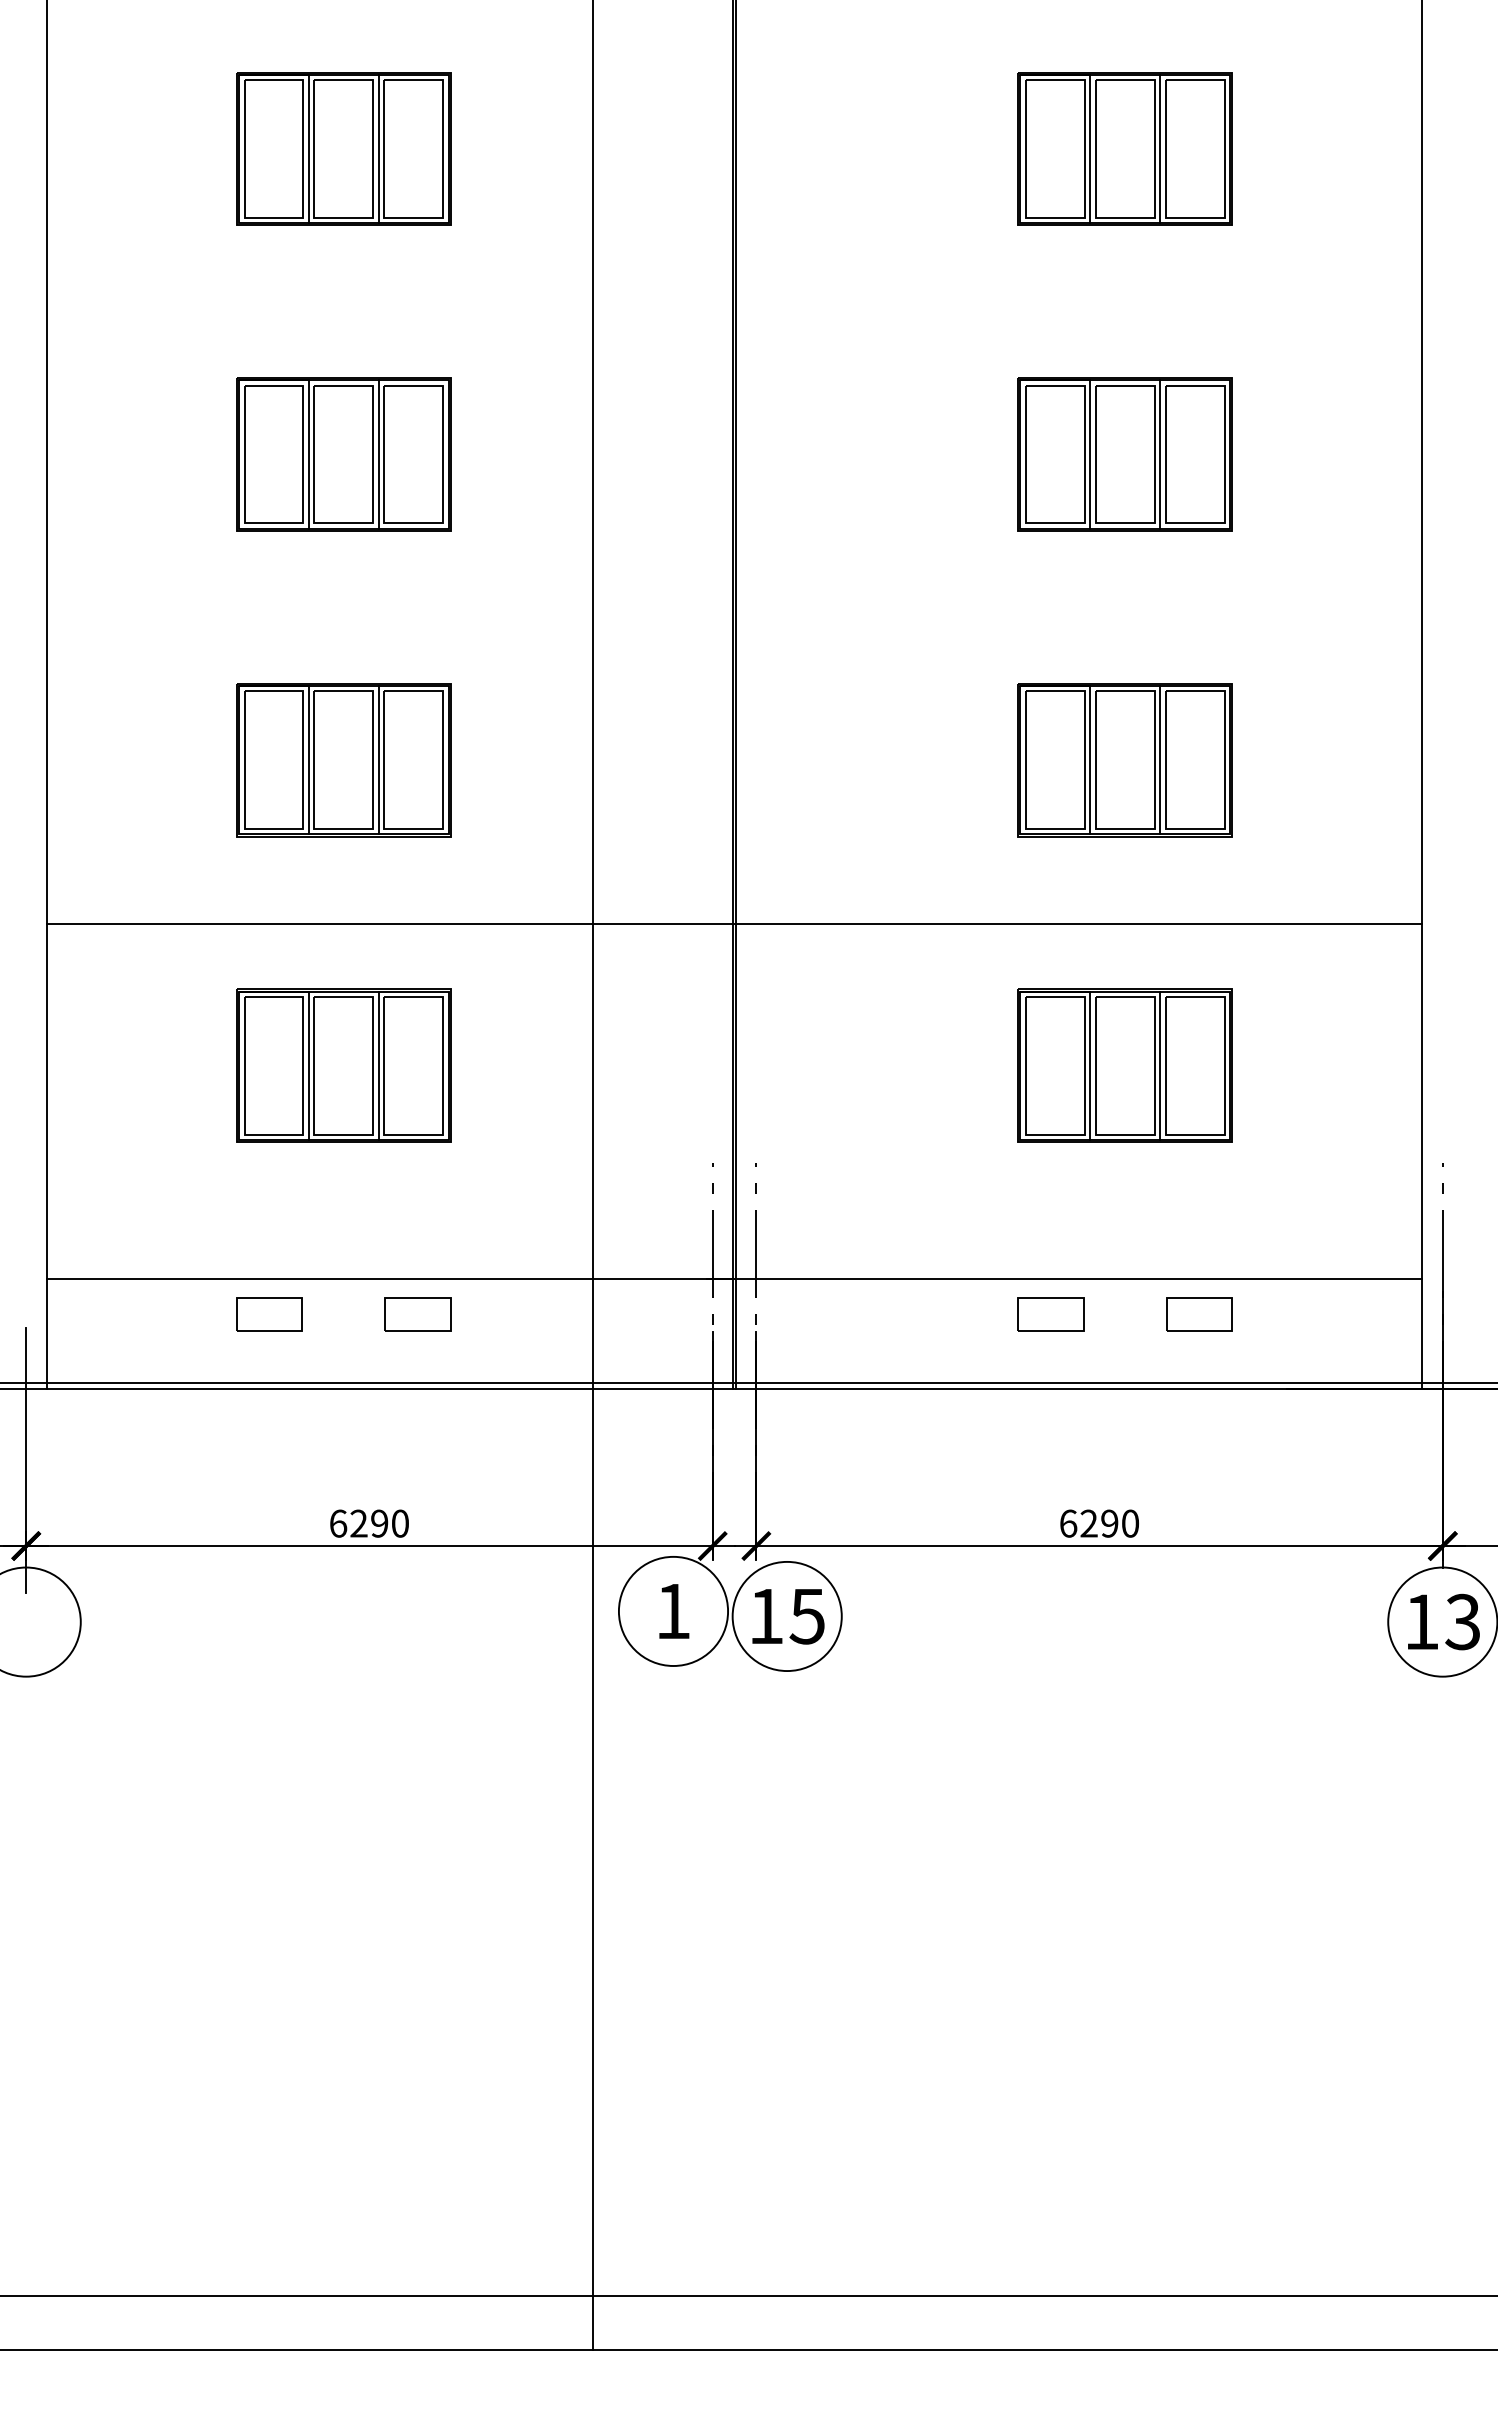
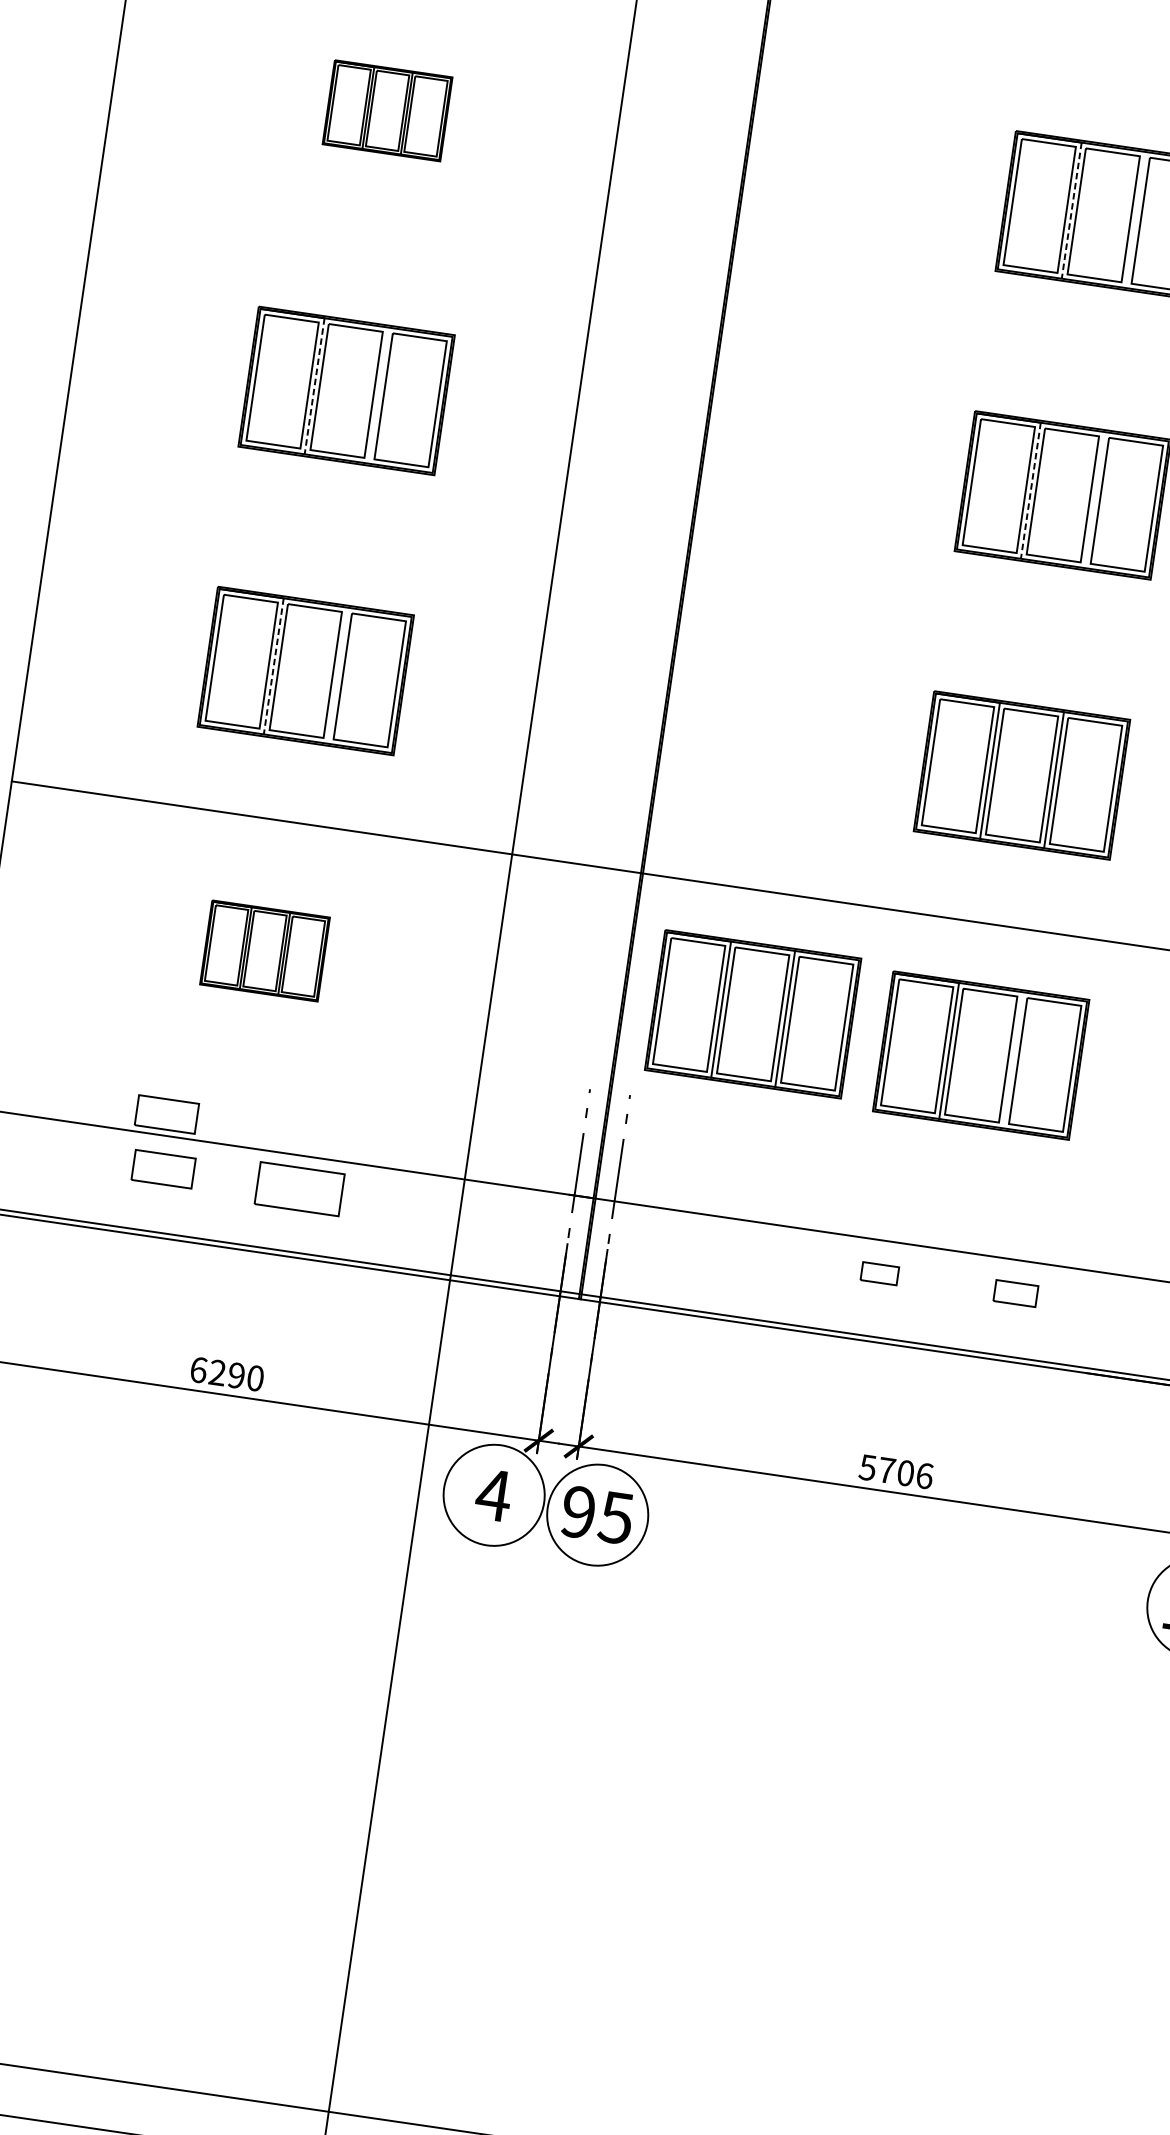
part: (343, 148) -> (387, 110), size x0.6
line: (1160, 148) -> (1136, 219), removed
line: (1090, 149) -> (1071, 211), solid -> dashed
line: (378, 454) -> (378, 395), removed
line: (1160, 454) -> (1095, 500), removed
line: (308, 455) -> (314, 387), solid -> dashed
line: (1090, 455) -> (1030, 491), solid -> dashed
line: (308, 760) -> (273, 666), solid -> dashed
line: (378, 760) -> (337, 675), removed
part: (874, 1057) -> (752, 1014), added
part: (343, 1065) -> (264, 950), size x0.6
line: (1160, 1065) -> (1013, 1060), removed
part: (264, 1255) -> (166, 1114), added
part: (417, 1314) -> (299, 1188), size x1.4
part: (1050, 1314) -> (879, 1273), size x0.6
part: (1199, 1314) -> (1015, 1293), size x0.7
text: (1099, 1523) -> (896, 1471), 6290 -> 5706
text: (672, 1611) -> (493, 1495), 1 -> 4
text: (766, 1616) -> (578, 1512), 15 -> 95

